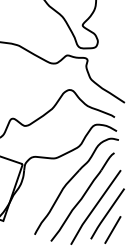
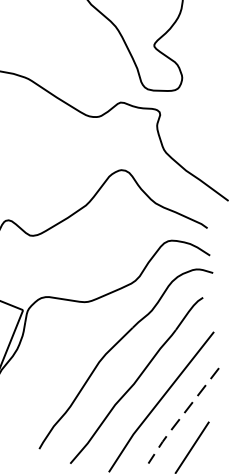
line: (106, 215) -> (181, 418), solid -> dashed

